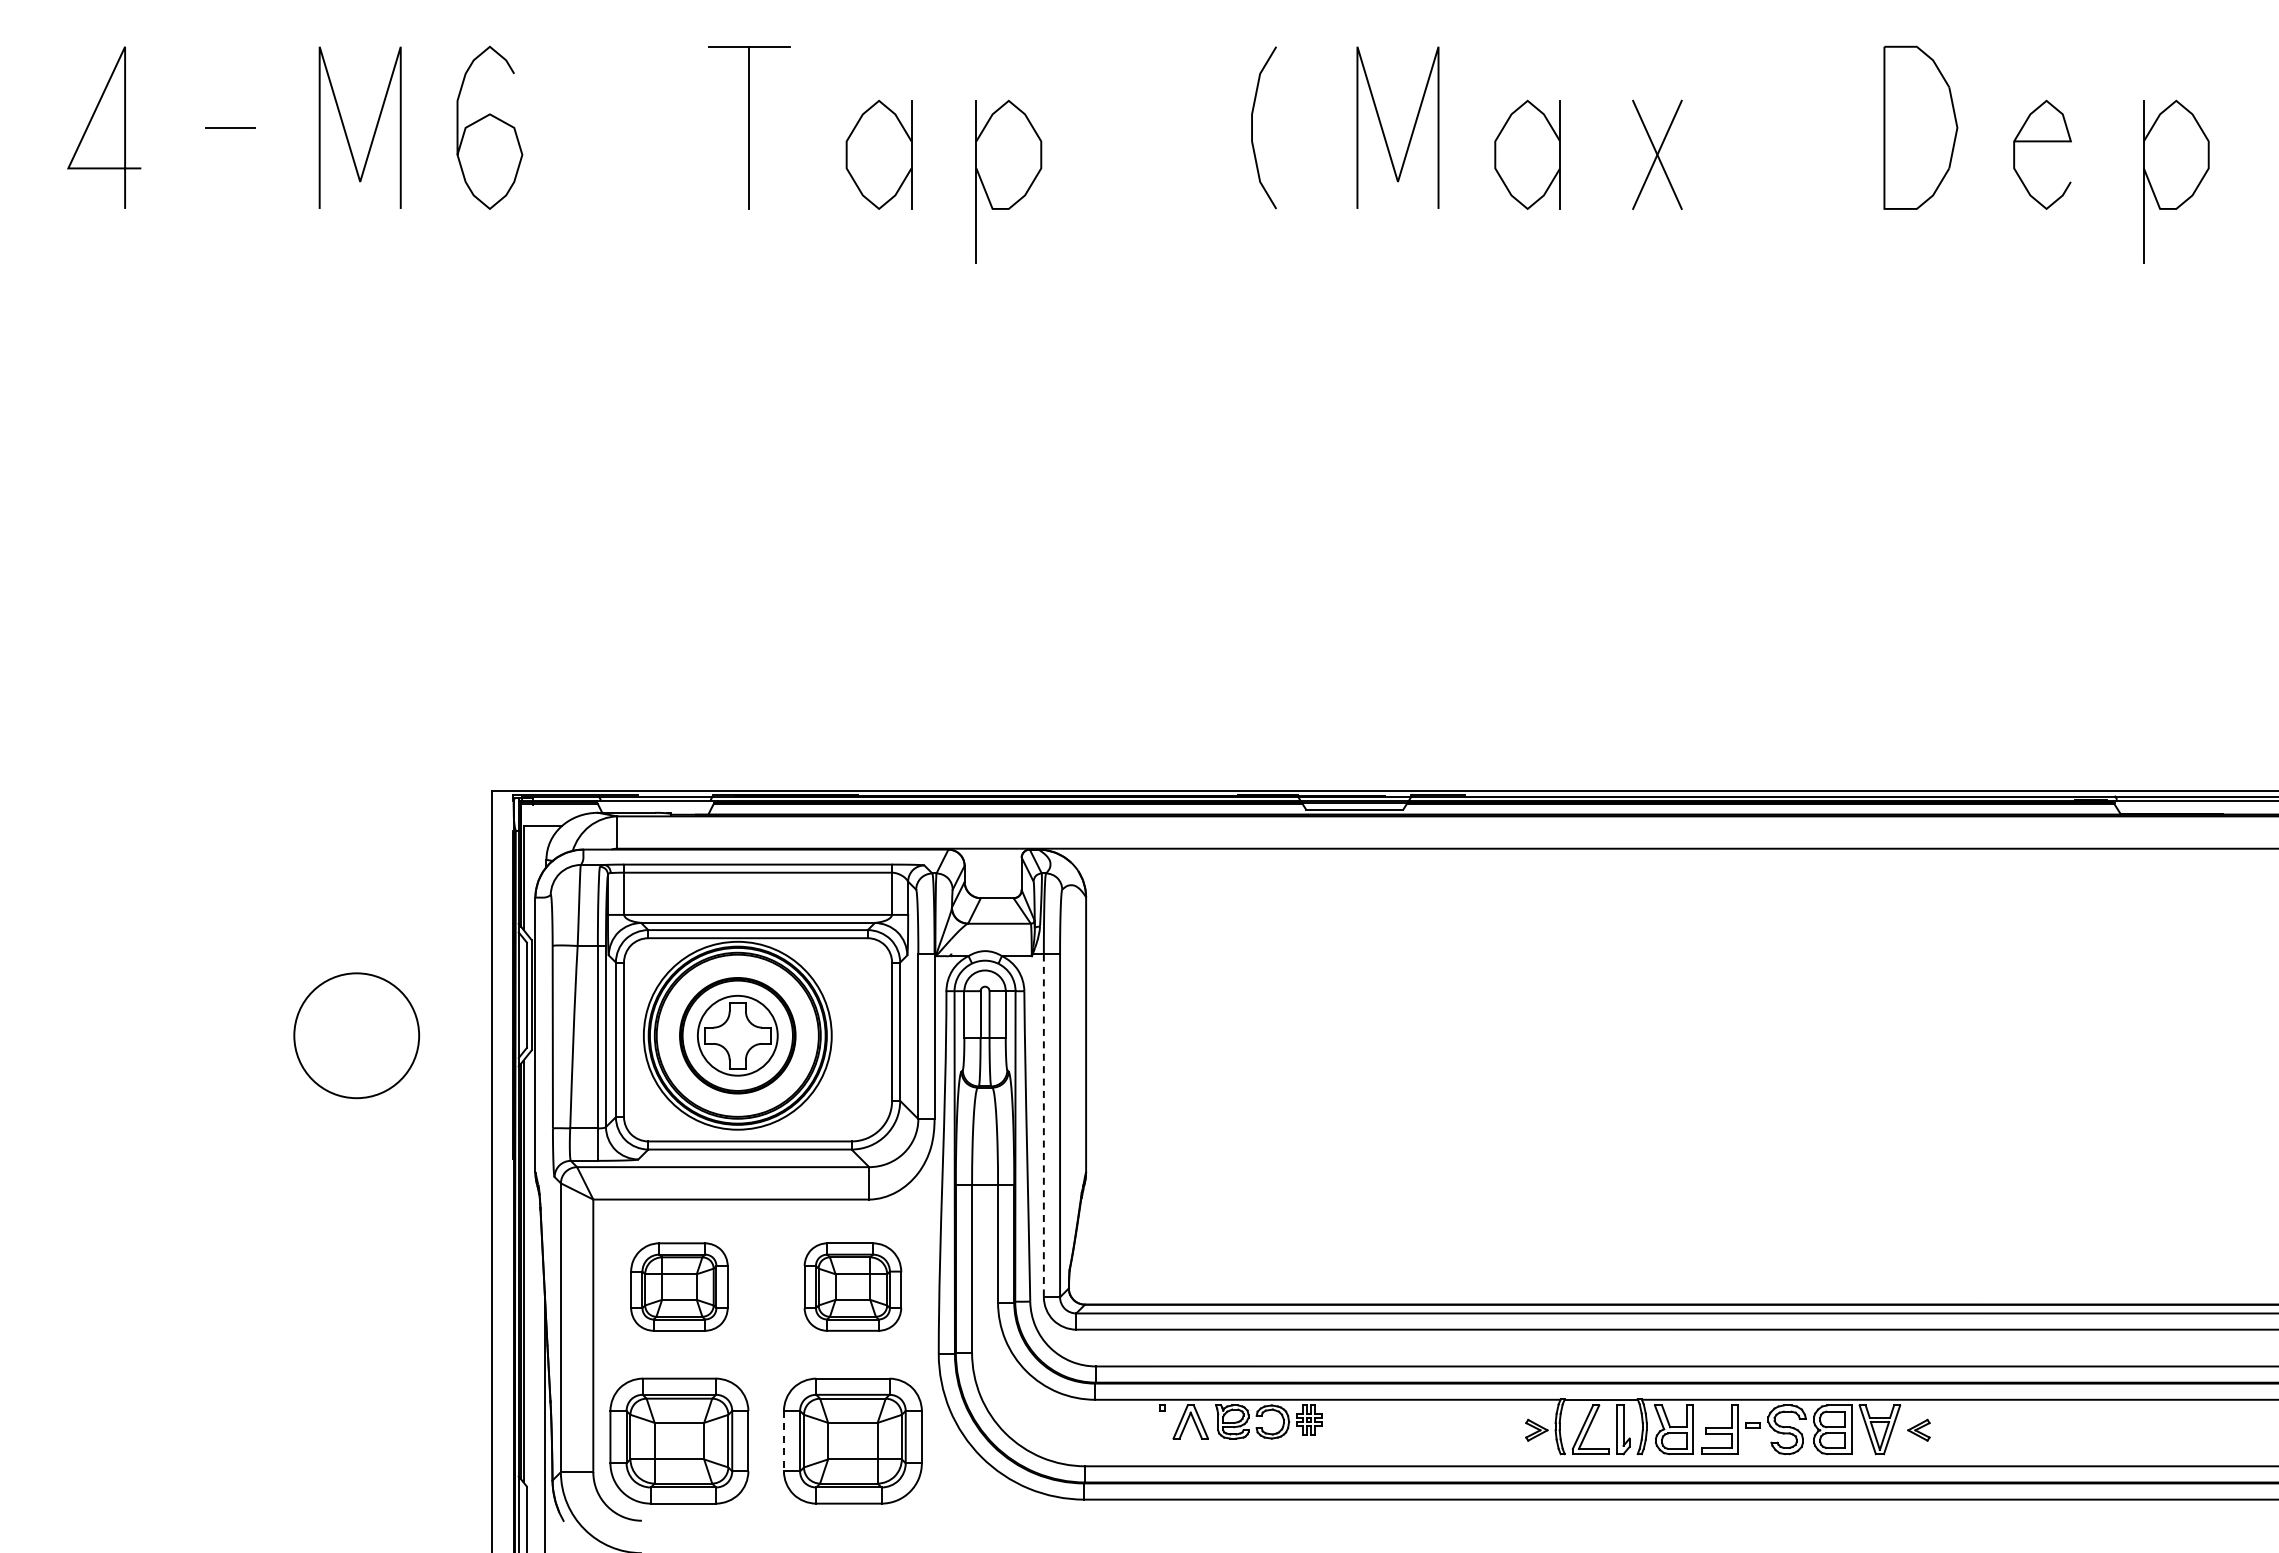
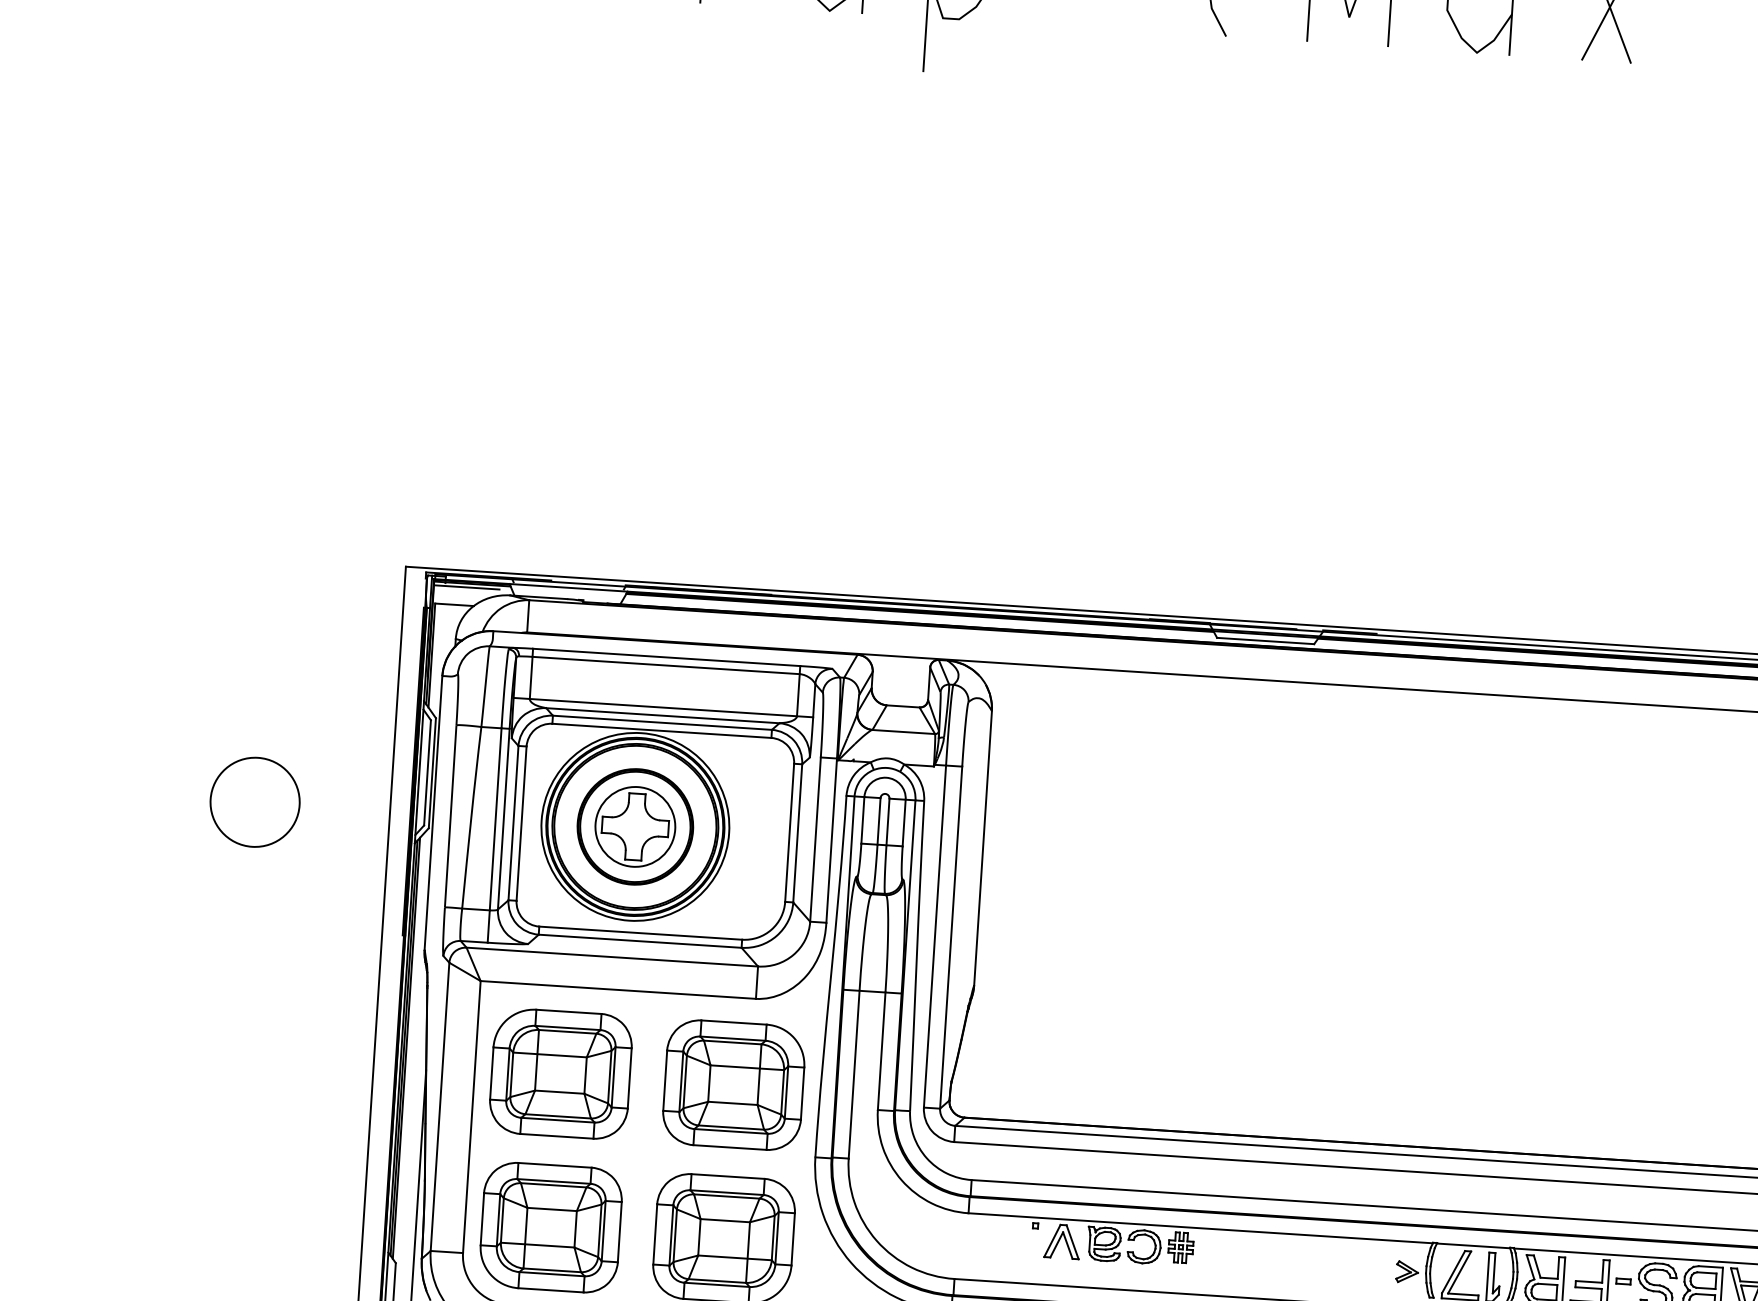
line: (554, 807) -> (467, 587), added
circle: (356, 1035) -> (254, 802), size x0.71
line: (1043, 1126) -> (934, 937), dashed -> solid
part: (679, 1286) -> (561, 1073), size x1.43
part: (852, 1286) -> (733, 1084), size x1.43
line: (783, 1441) -> (654, 1234), dashed -> solid

